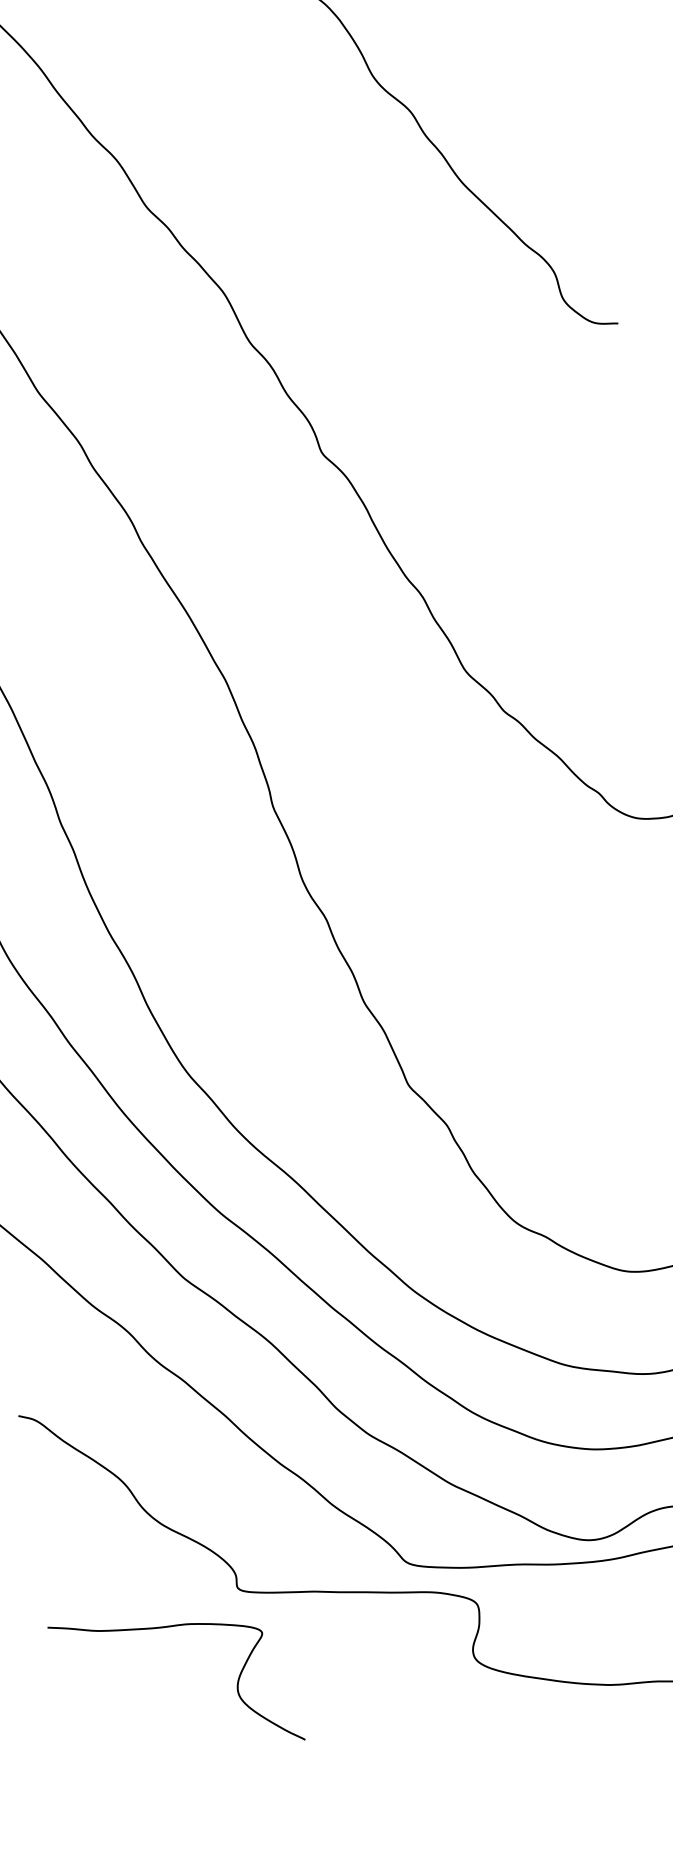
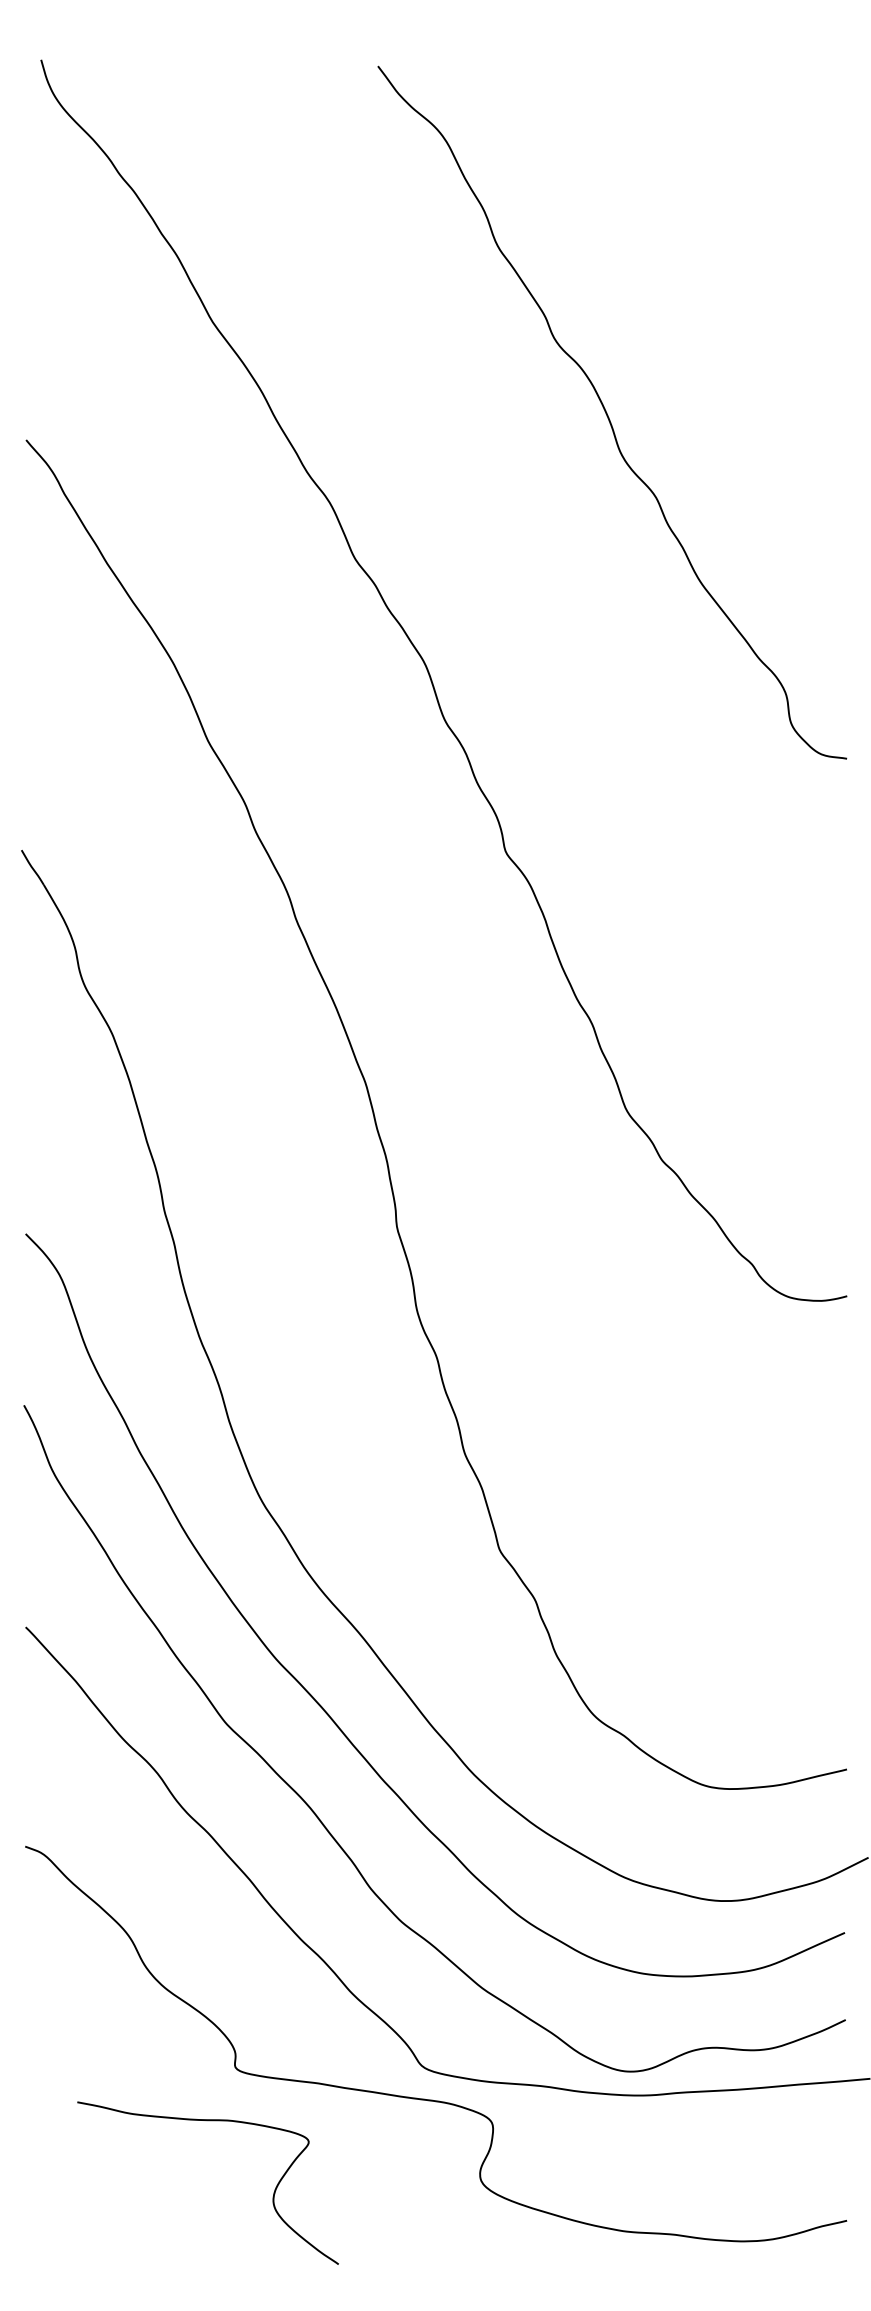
curve: (167, 1627) -> (207, 2121), moved

